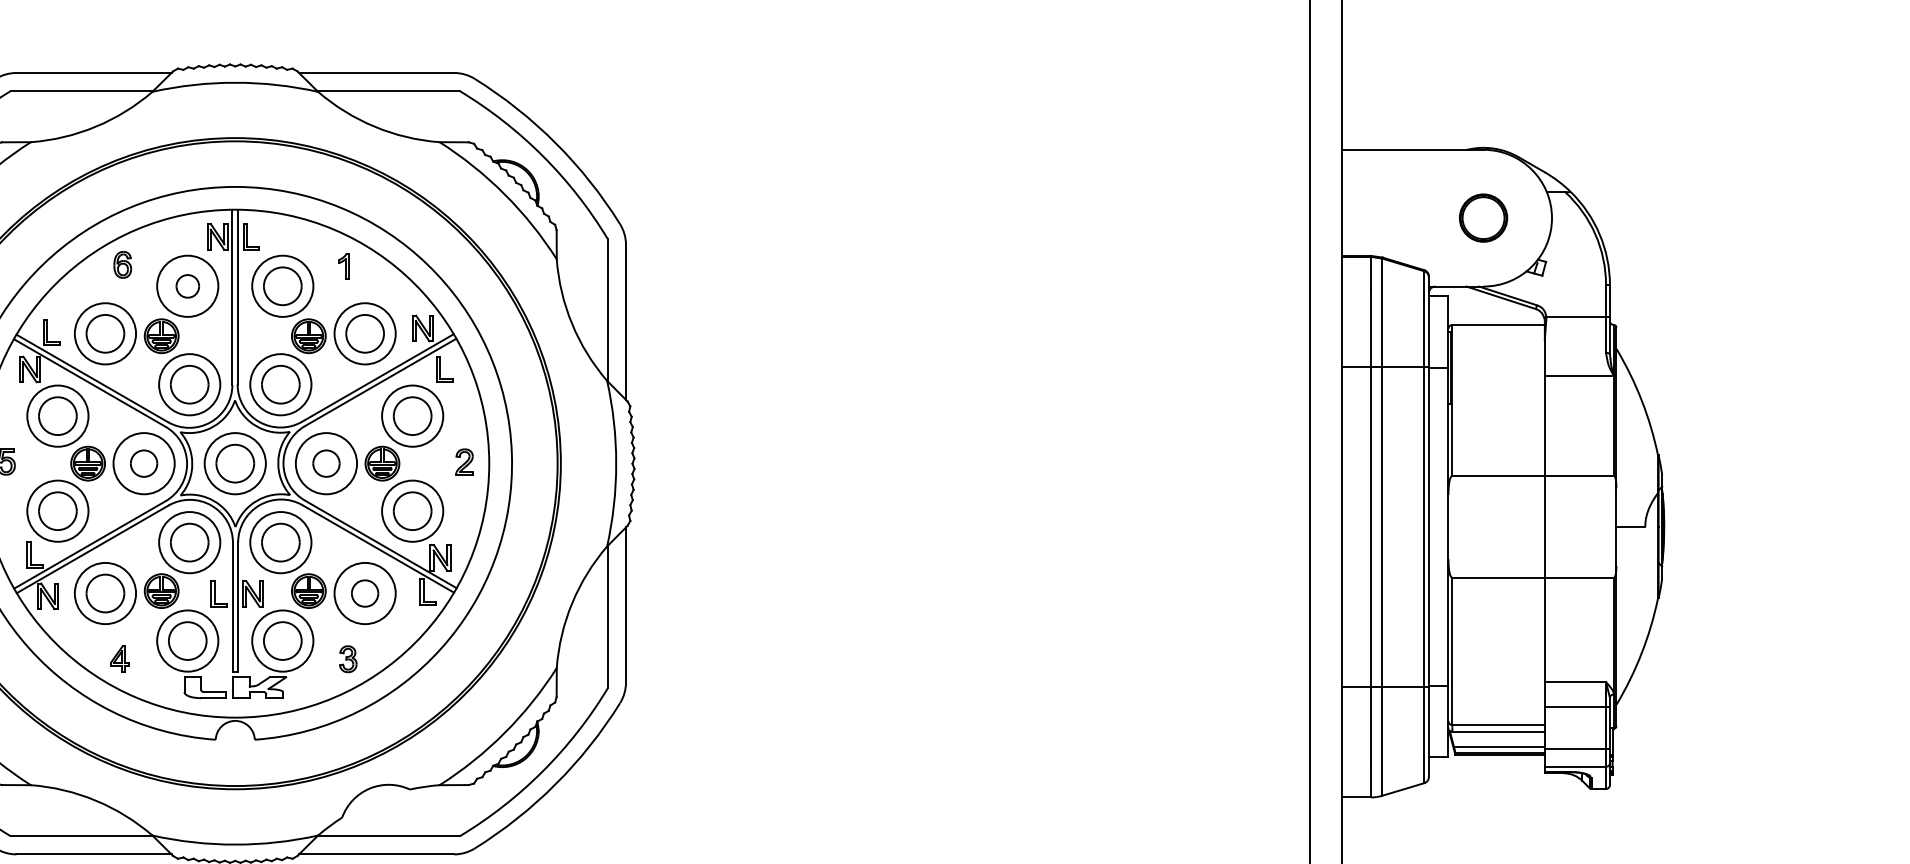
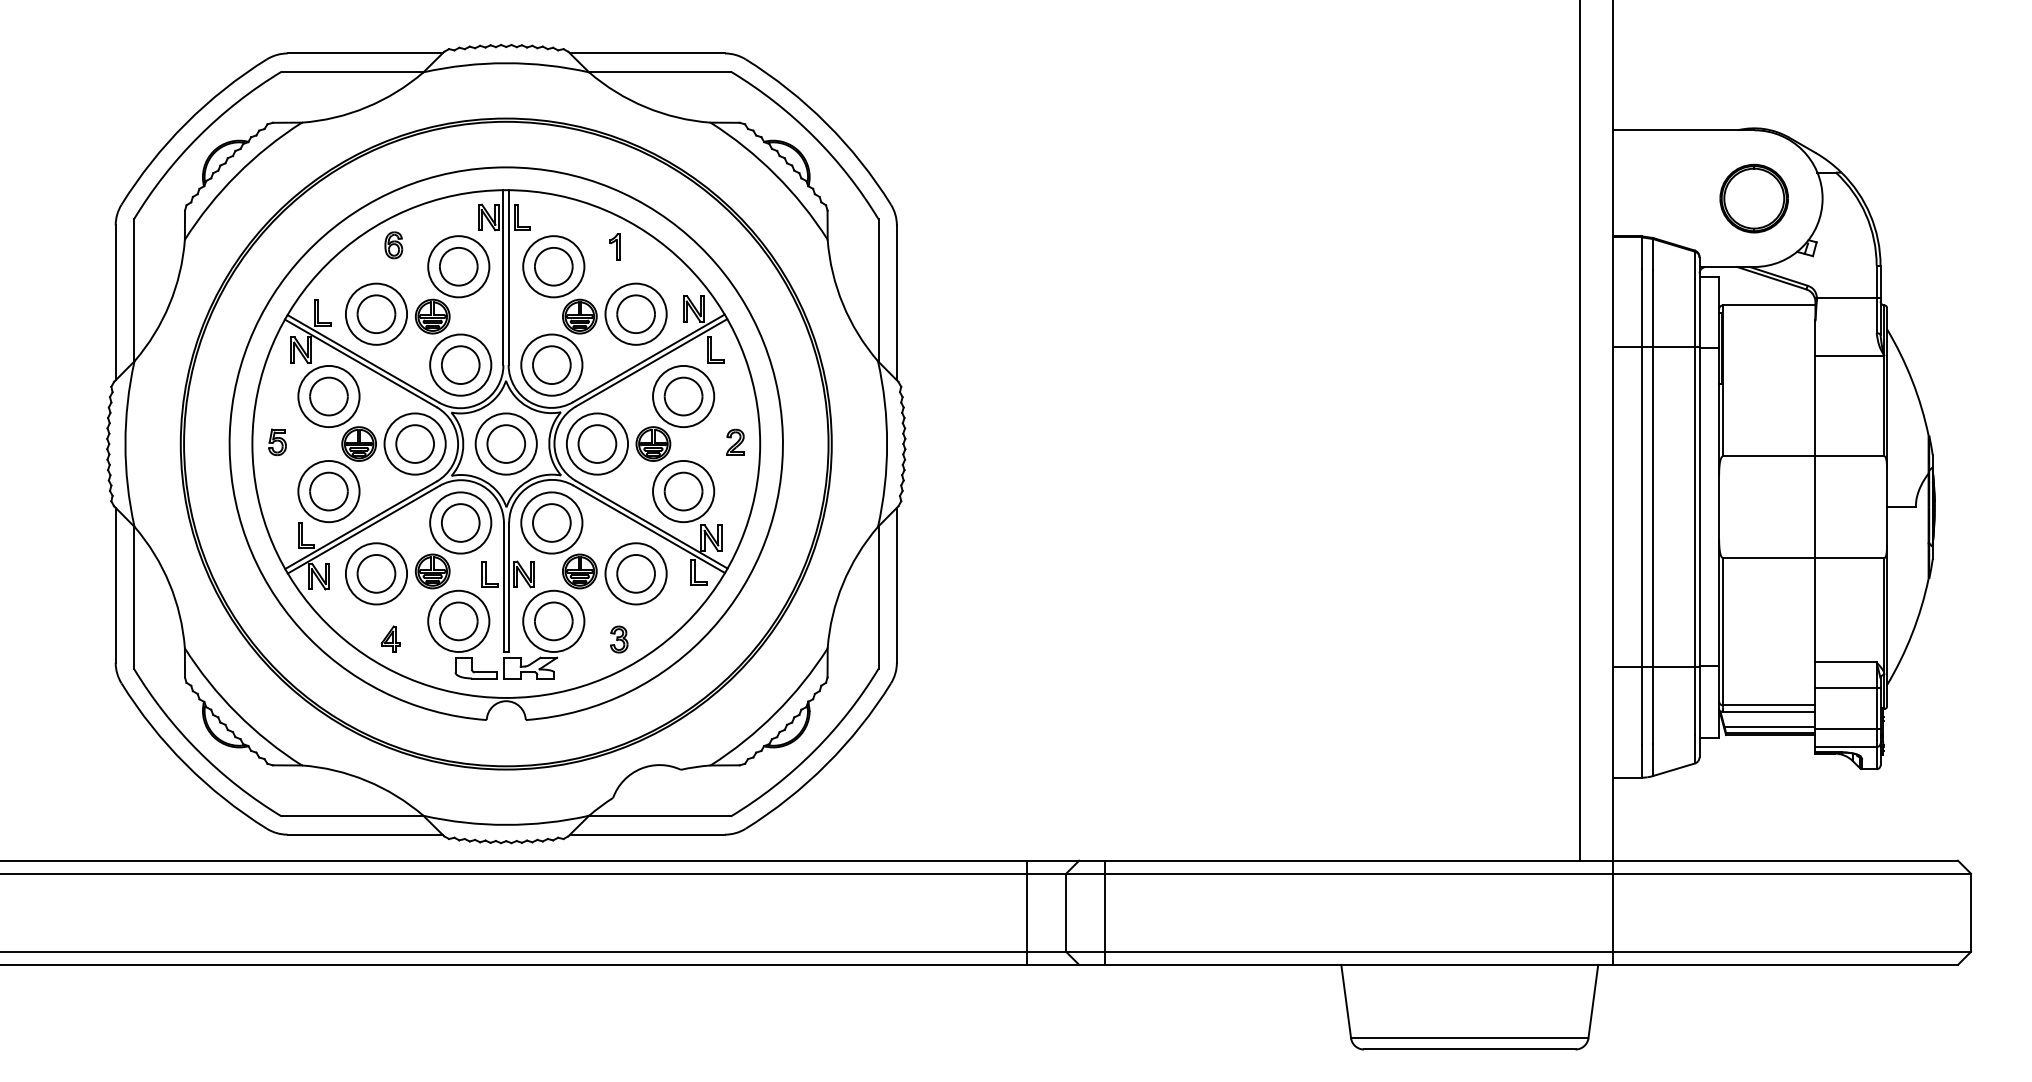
part: (1482, 218) -> (1753, 198), size x1.43
part: (187, 286) -> (458, 266), size x1.67
part: (143, 463) -> (414, 443), size x1.43
part: (326, 463) -> (597, 443), size x1.43
part: (364, 593) -> (635, 573), size x1.43

